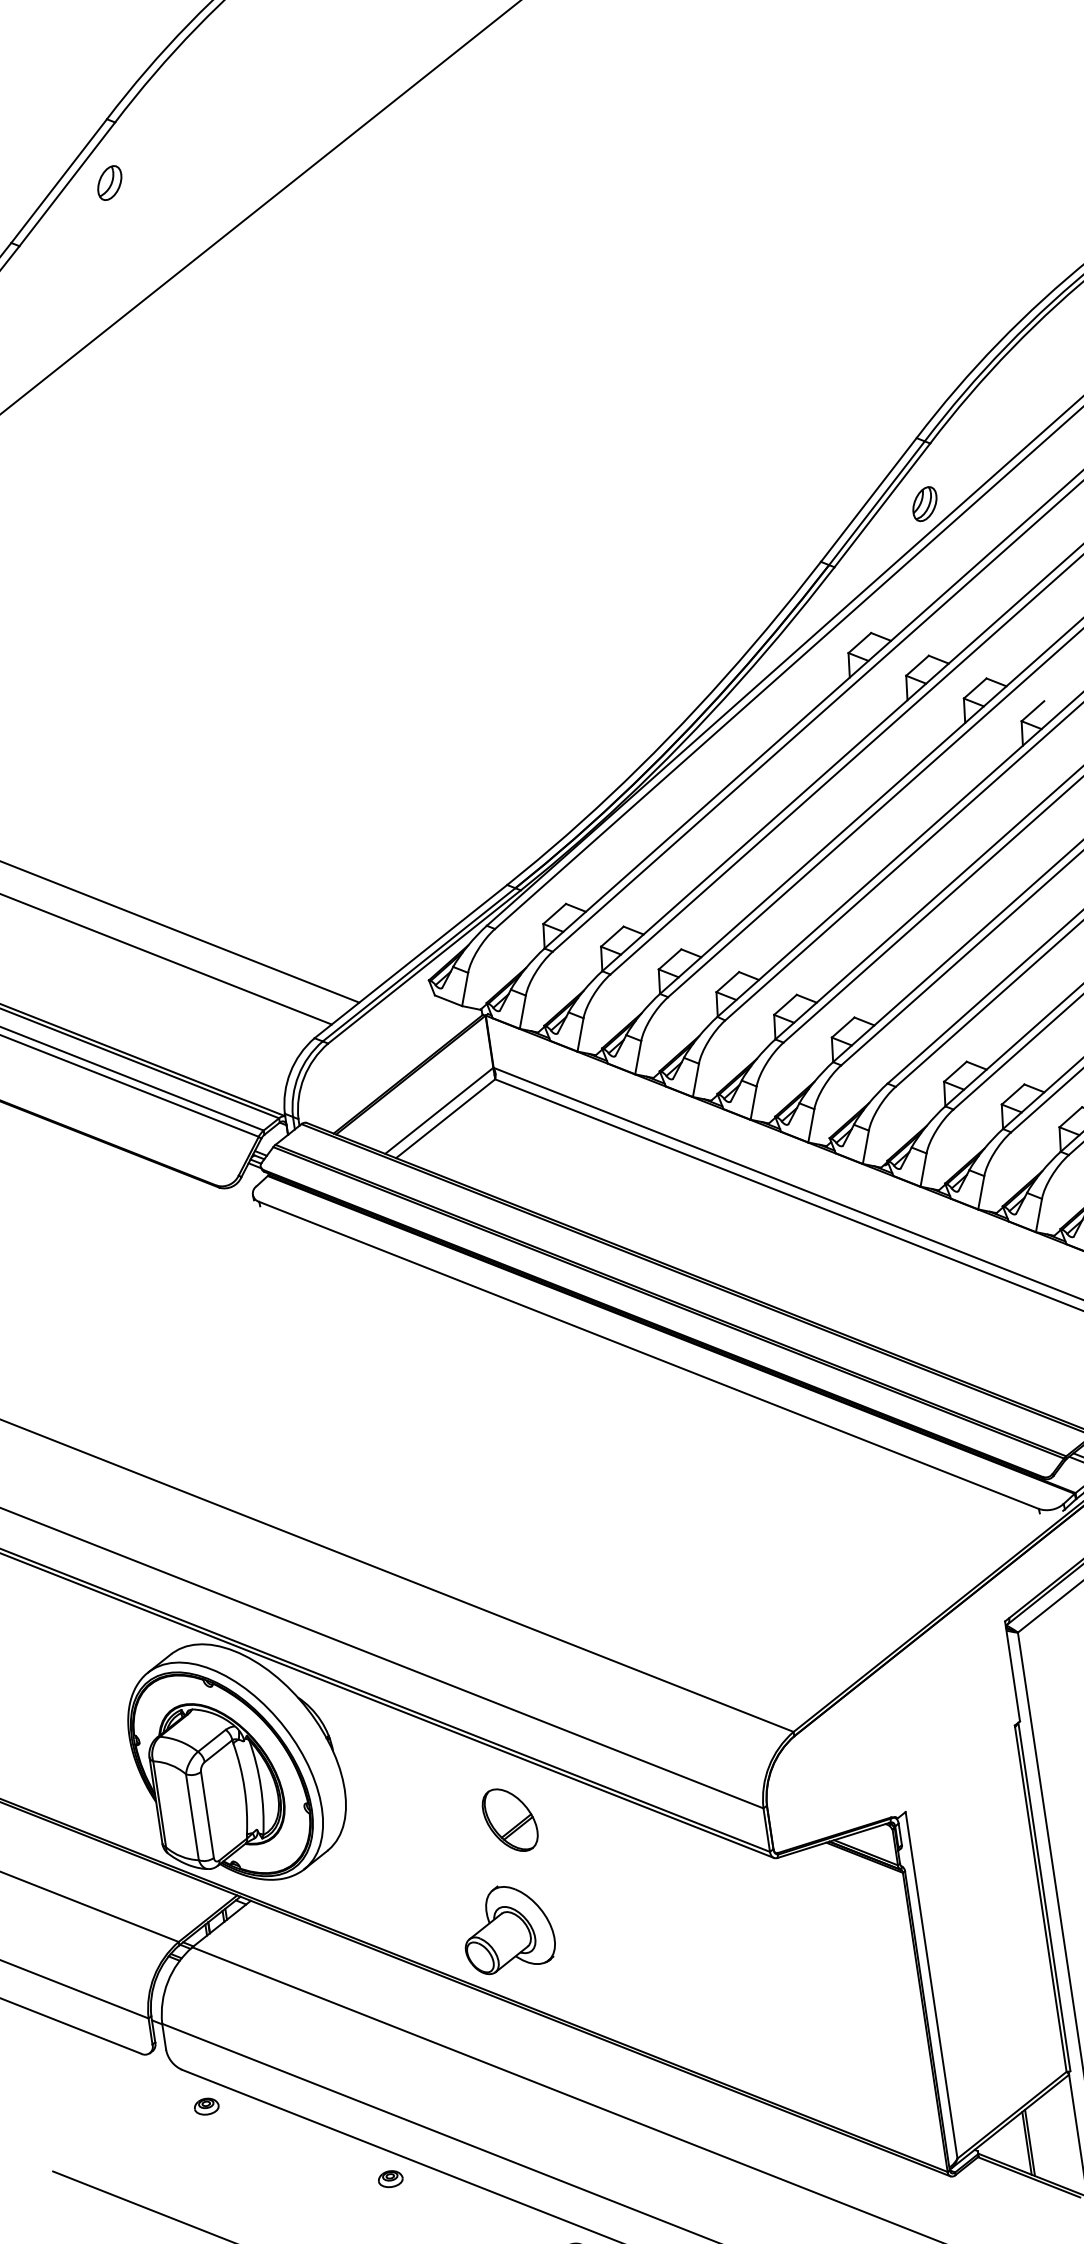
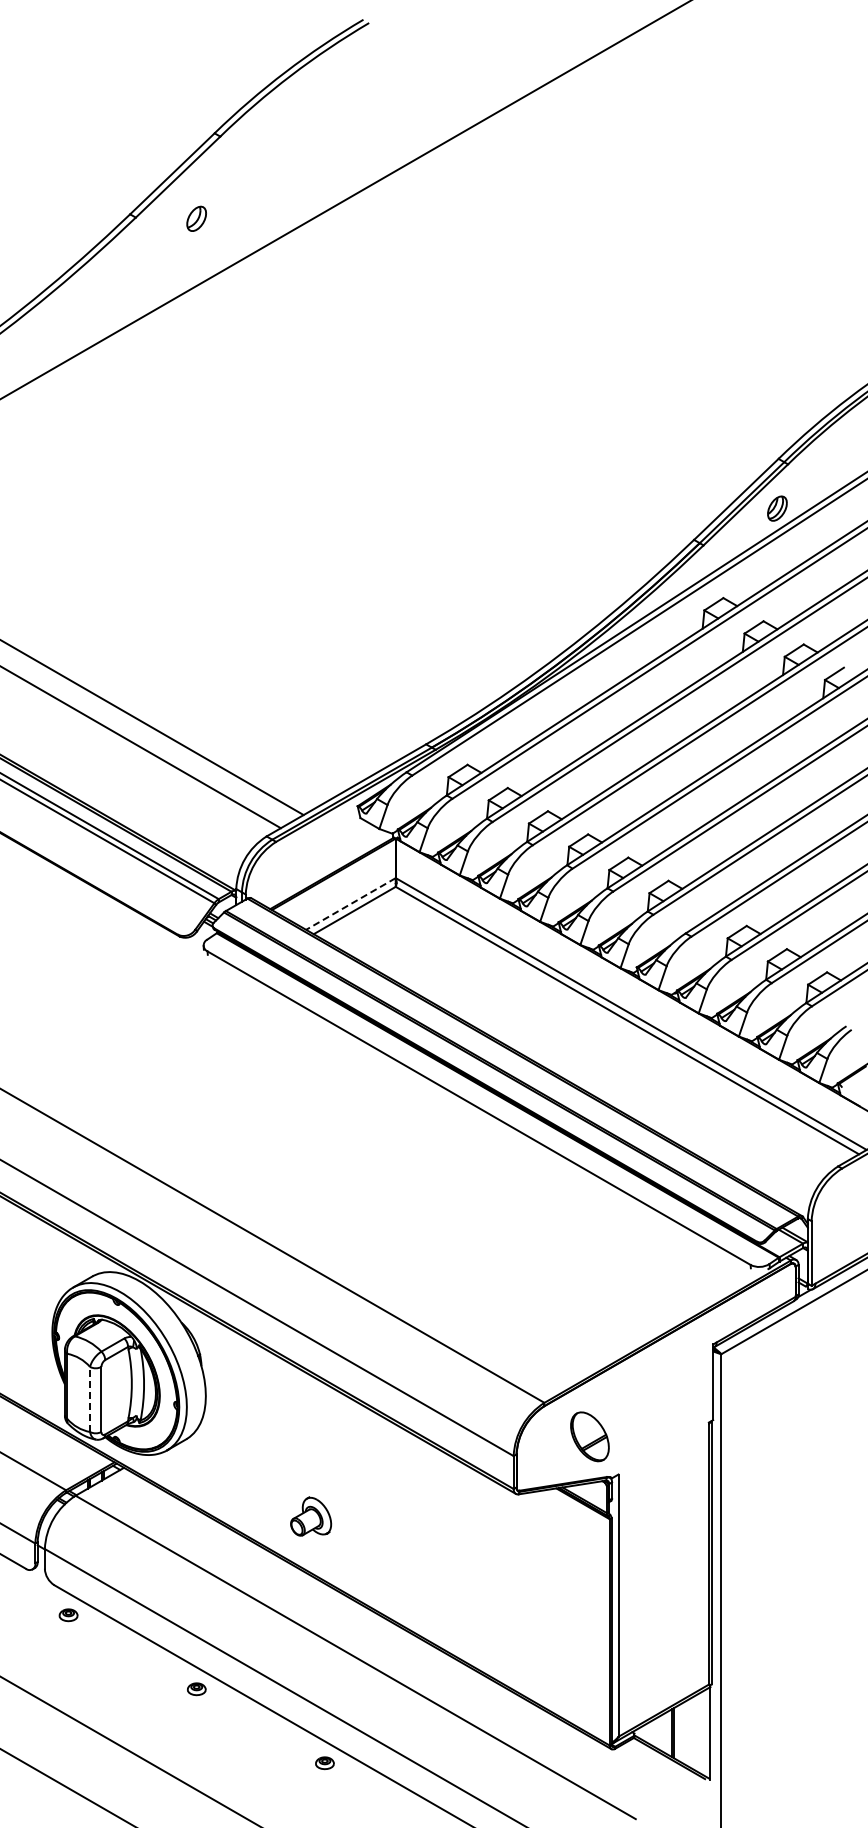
part: (109, 182) -> (196, 218), moved
line: (438, 1111) -> (350, 904), solid -> dashed
line: (193, 1817) -> (90, 1399), solid -> dashed
part: (509, 1819) -> (589, 1436), moved
part: (506, 1928) -> (310, 1516), size x0.6

